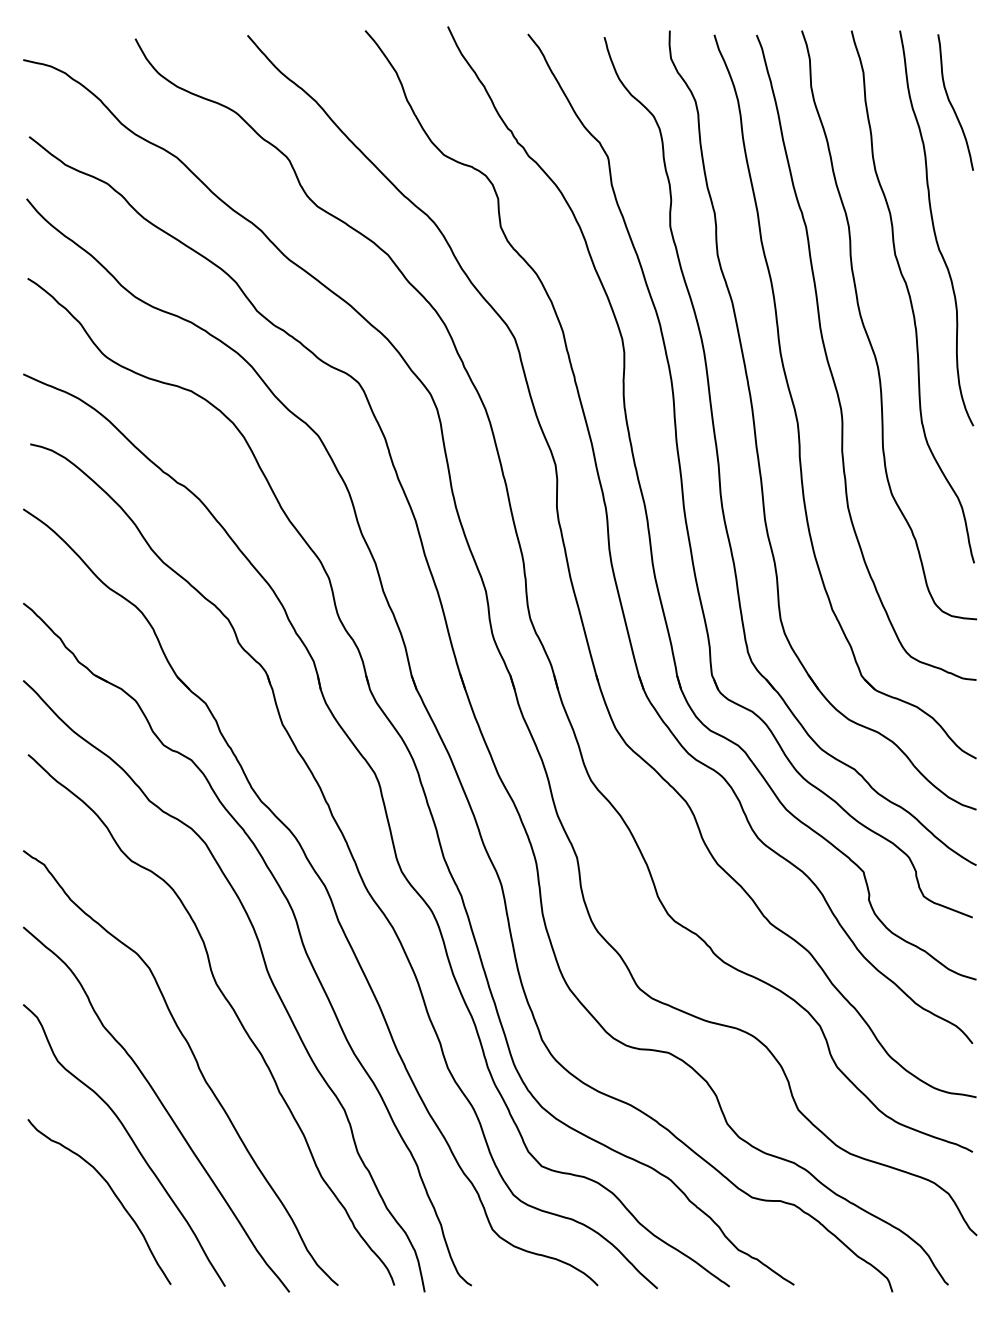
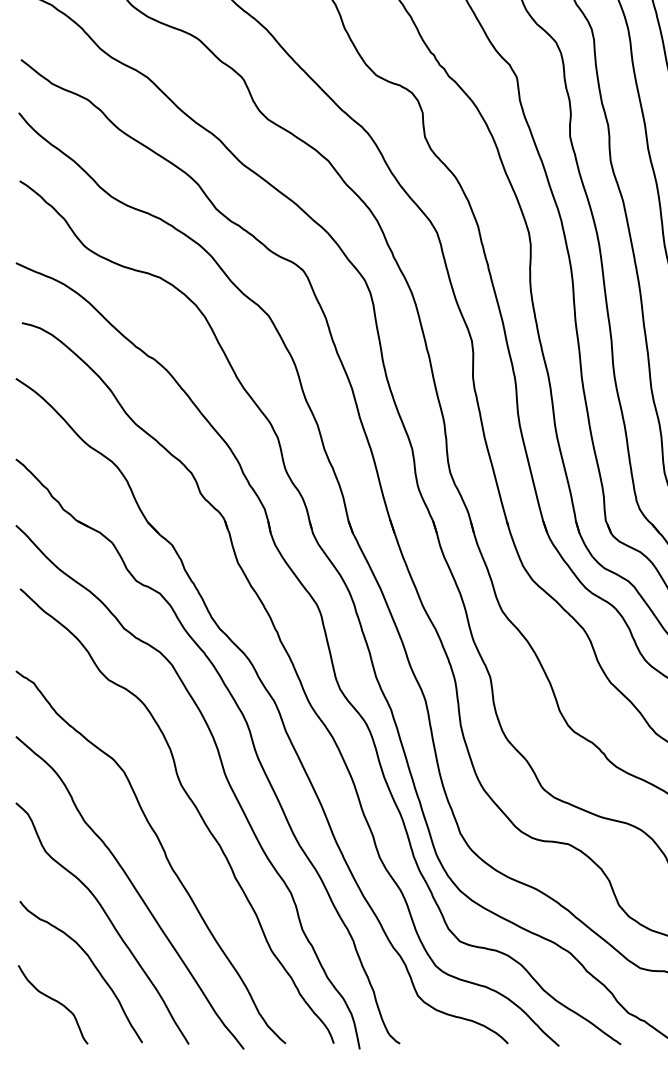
curve: (69, 1236) -> (55, 1001), added

